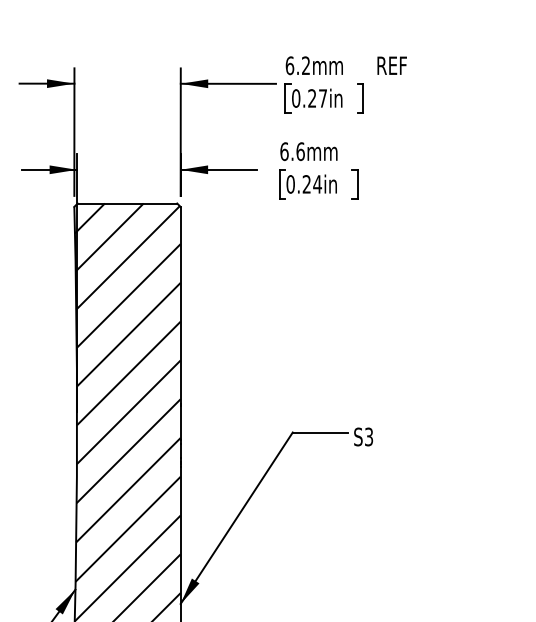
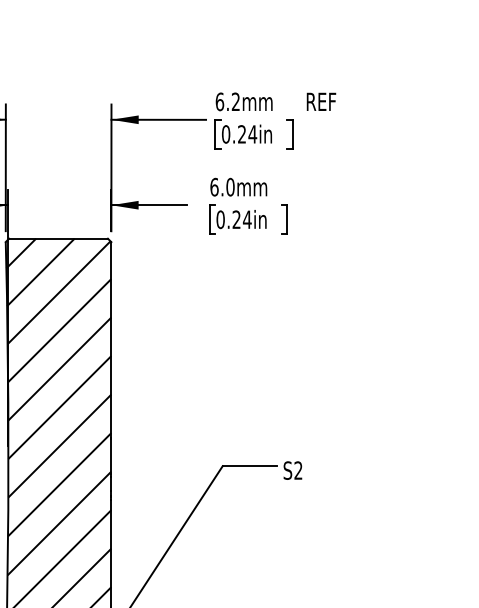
text: (322, 98) -> (252, 134), 0.27in -> 0.24in
text: (300, 151) -> (230, 187), 6.6mm -> 6.0mm
text: (369, 437) -> (298, 471), S3 -> S2

